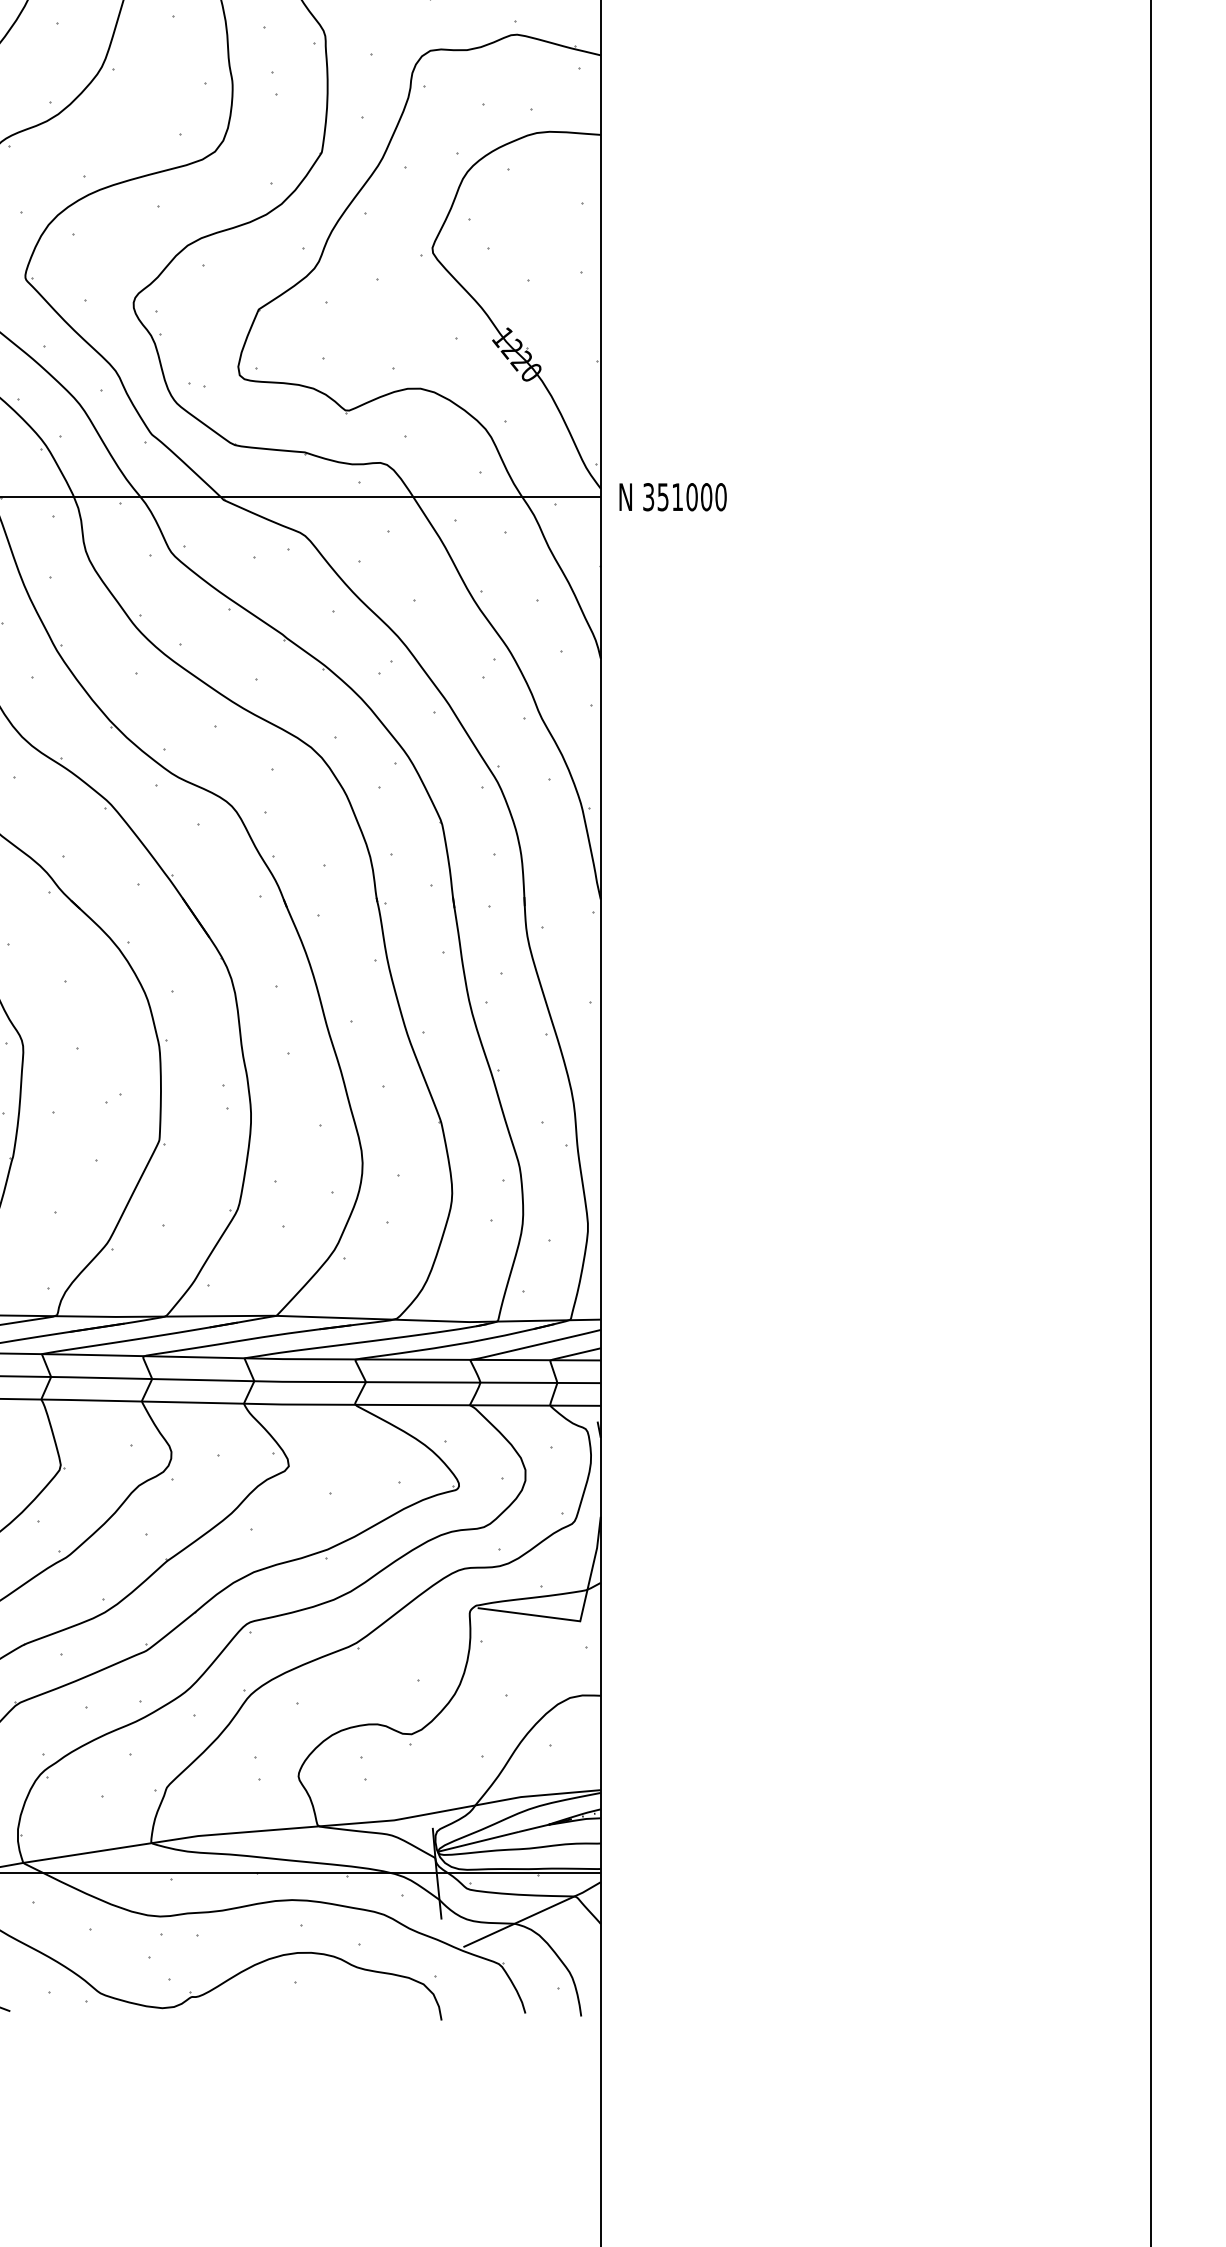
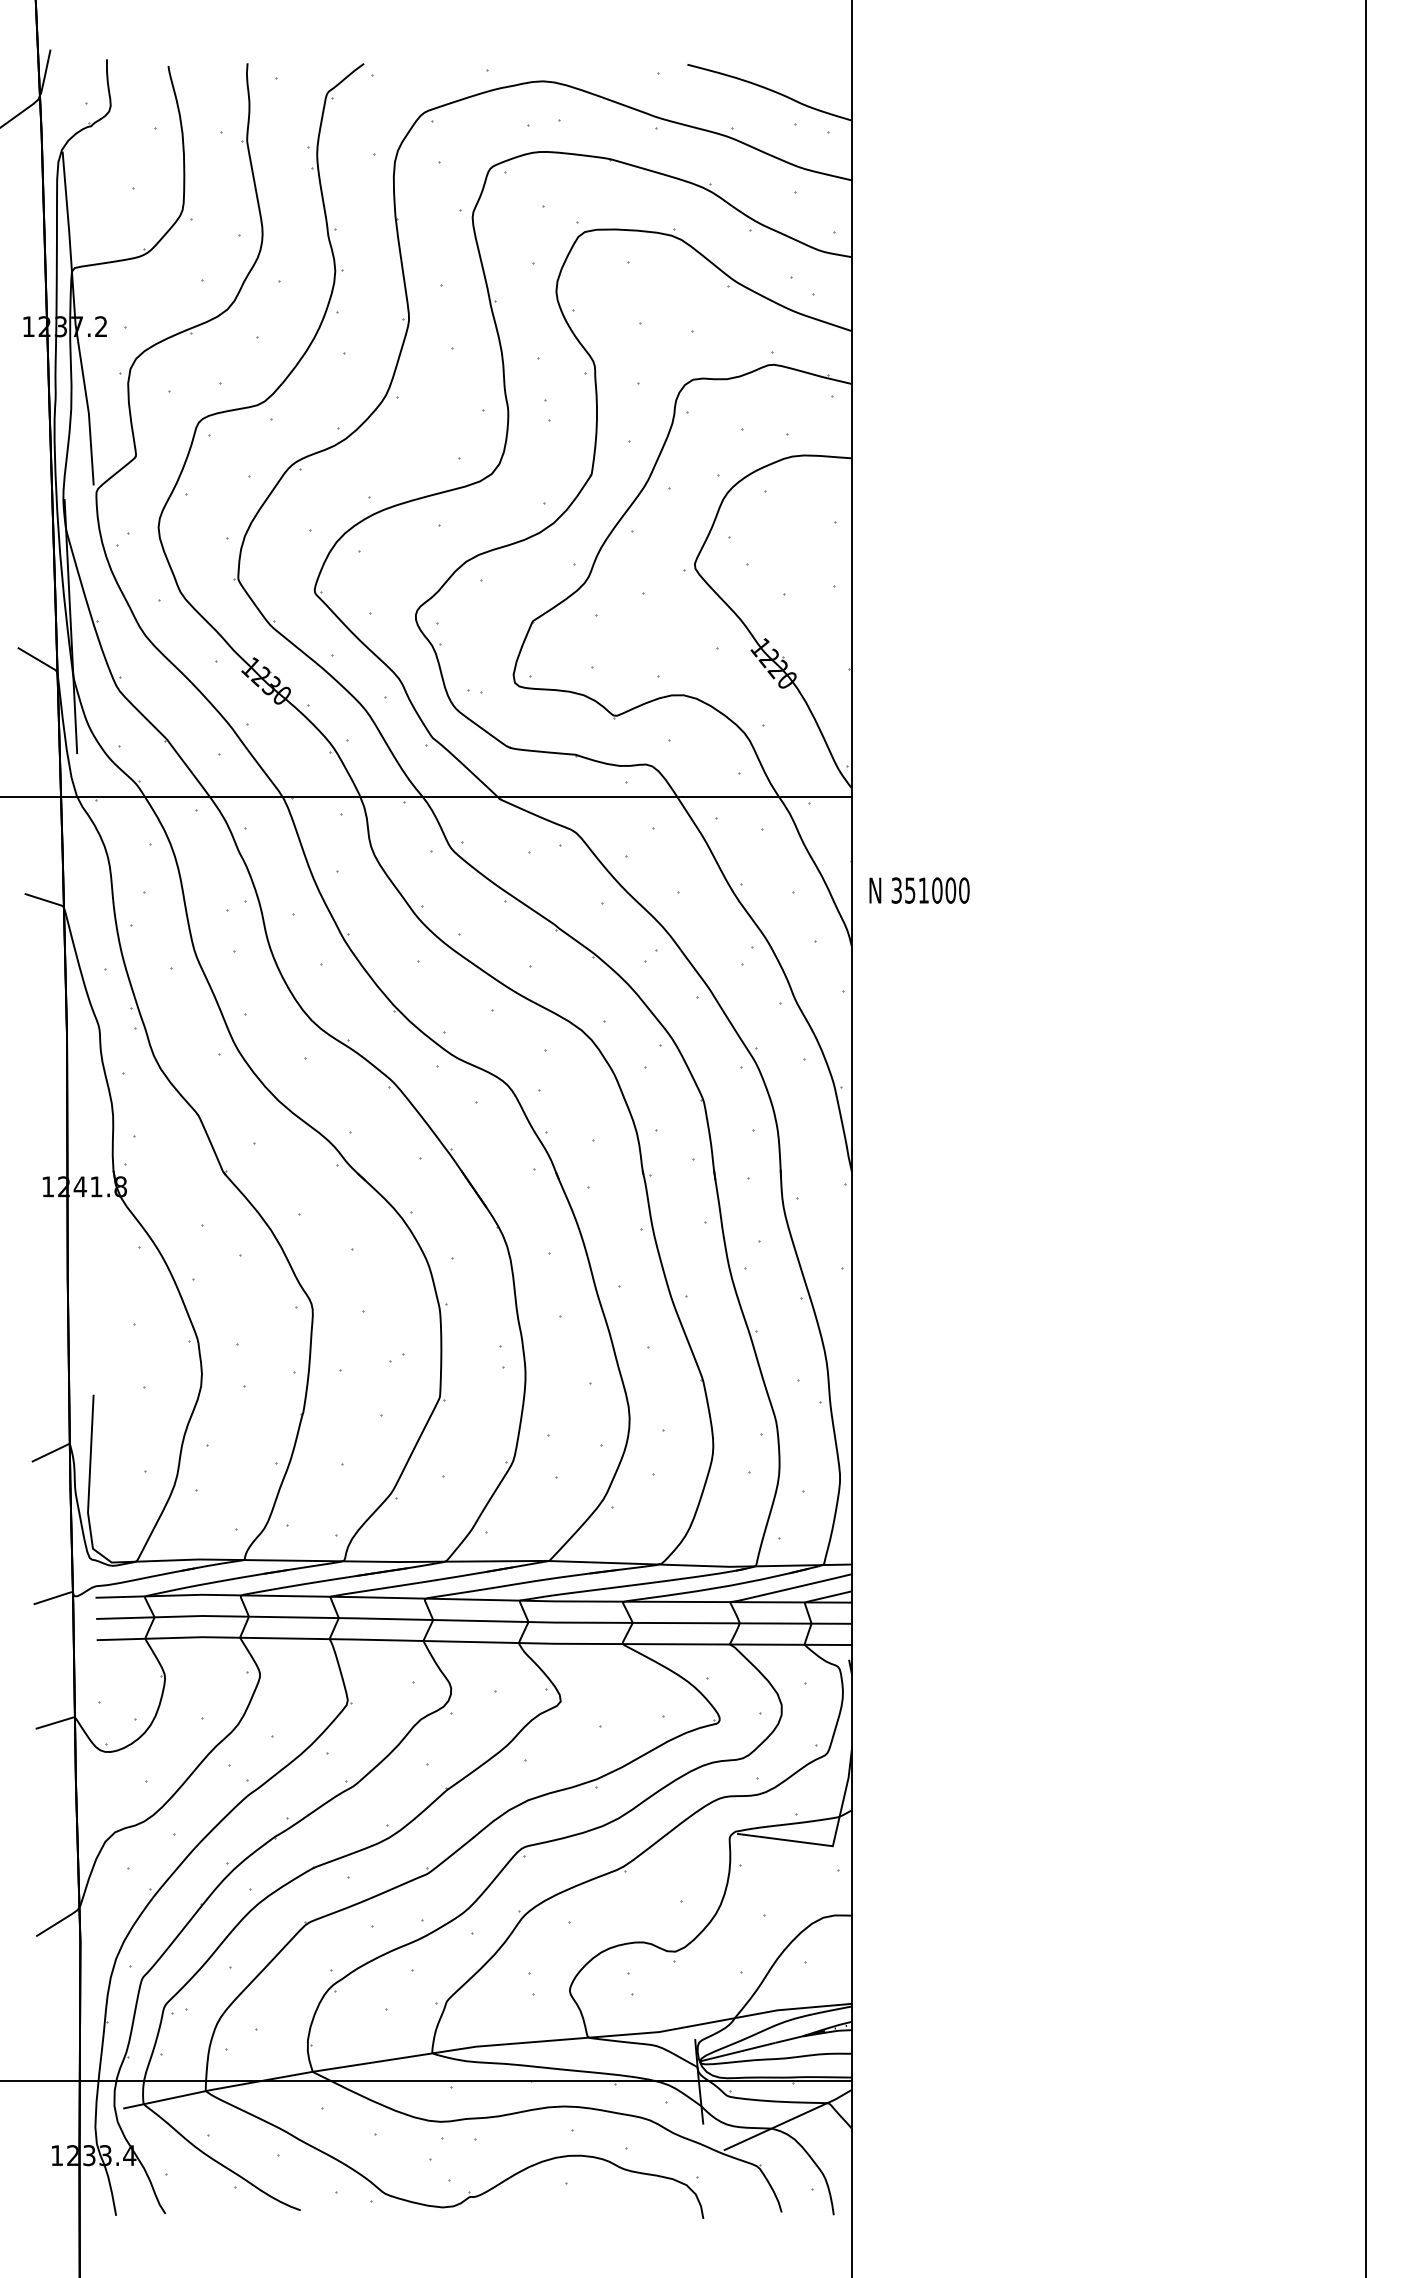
text: (673, 497) -> (919, 890), moved

